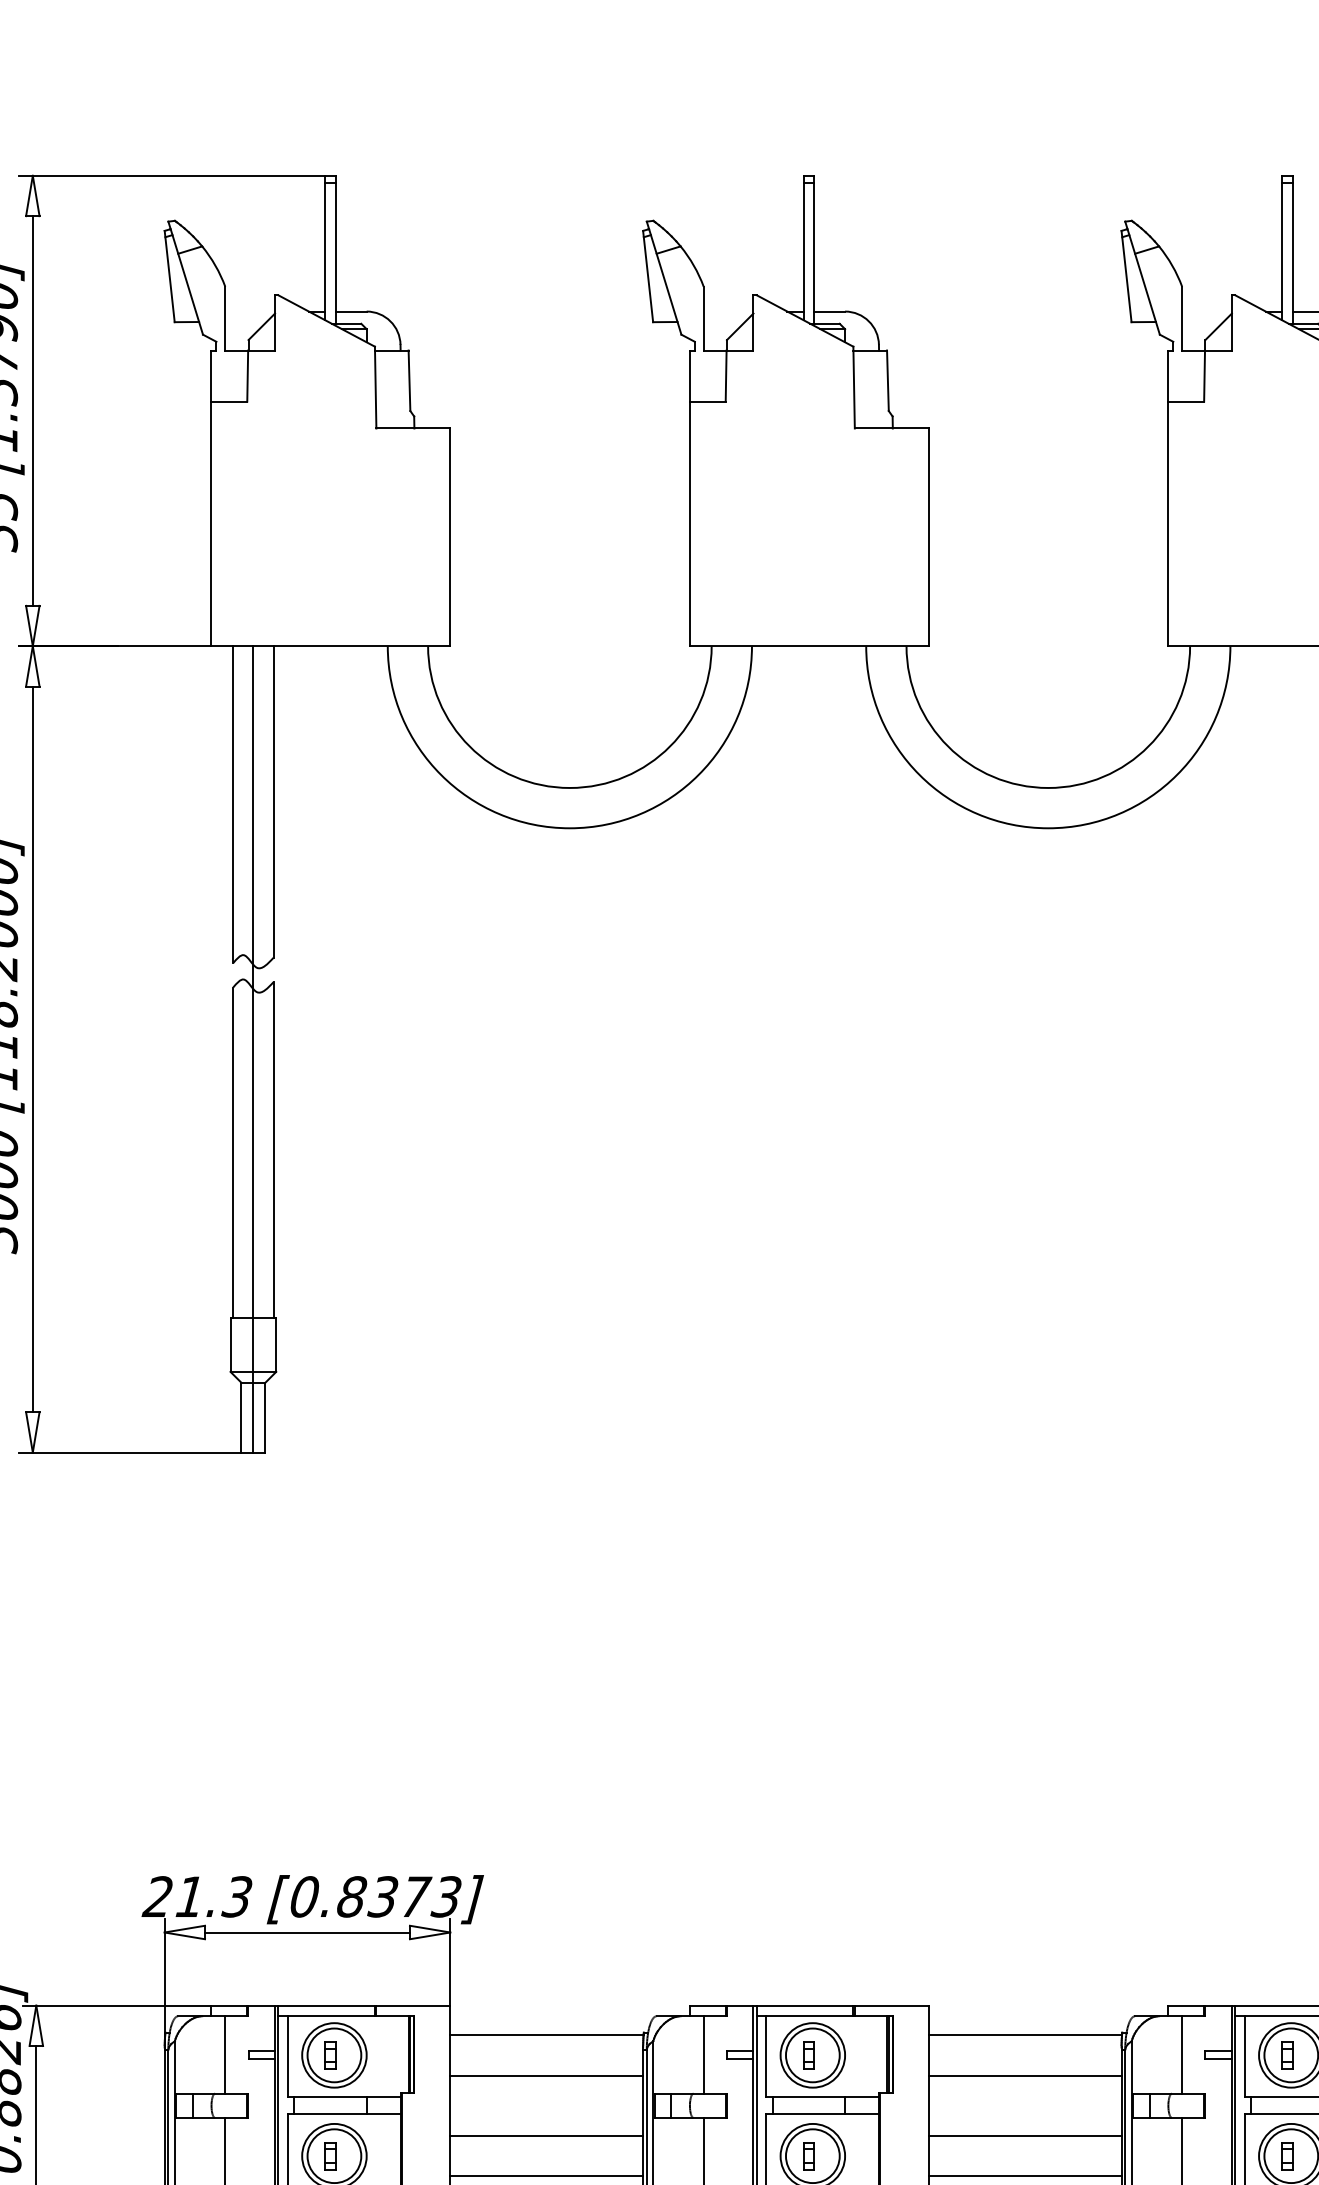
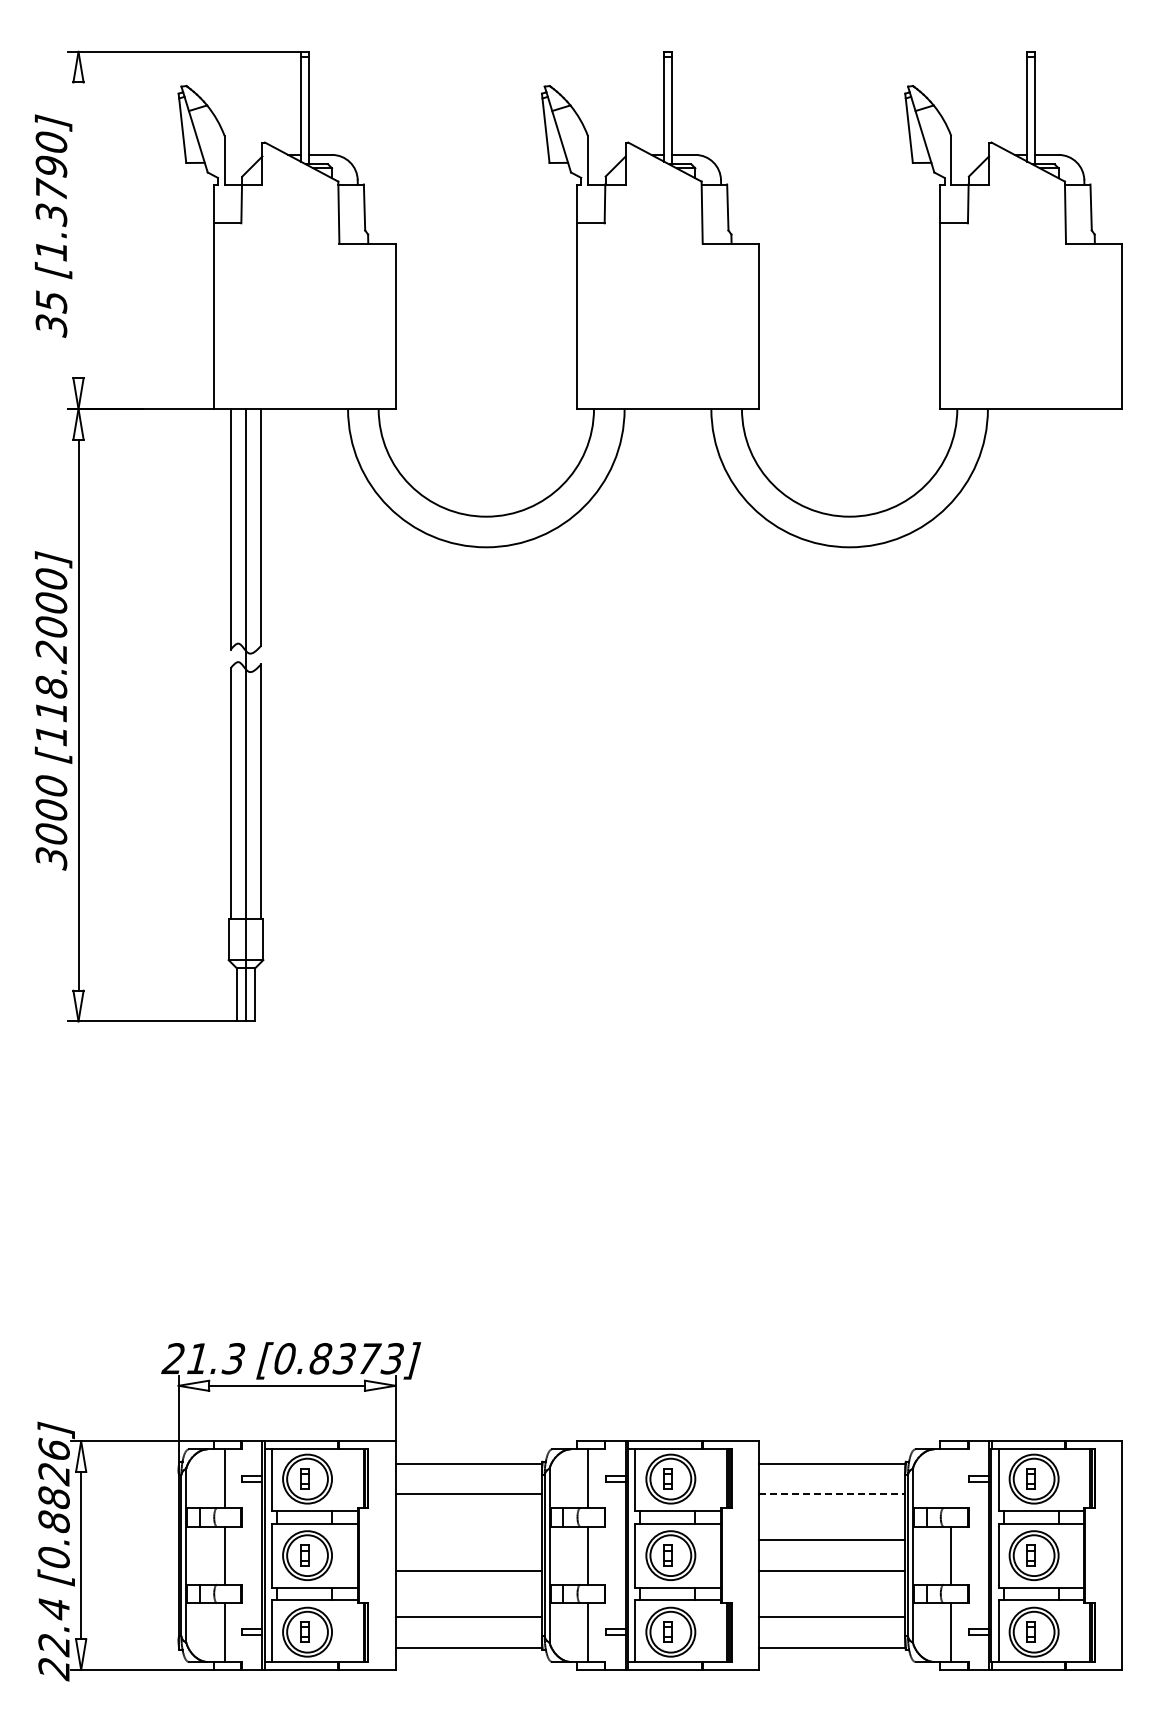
line: (32, 411) -> (78, 230), removed
line: (1182, 2054) -> (951, 1478), removed
line: (1025, 2075) -> (832, 1494), solid -> dashed
line: (546, 2136) -> (468, 1540), removed

